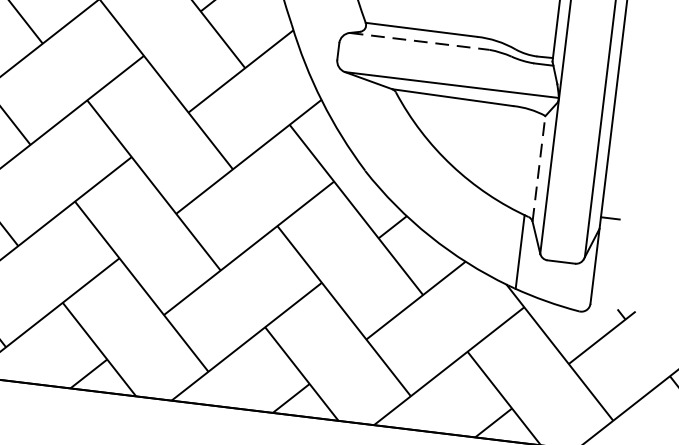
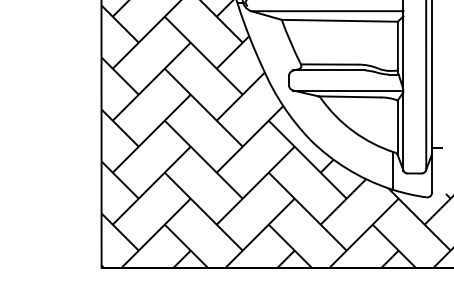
line: (419, 41) -> (329, 70), dashed -> solid
line: (538, 168) -> (397, 127), dashed -> solid

